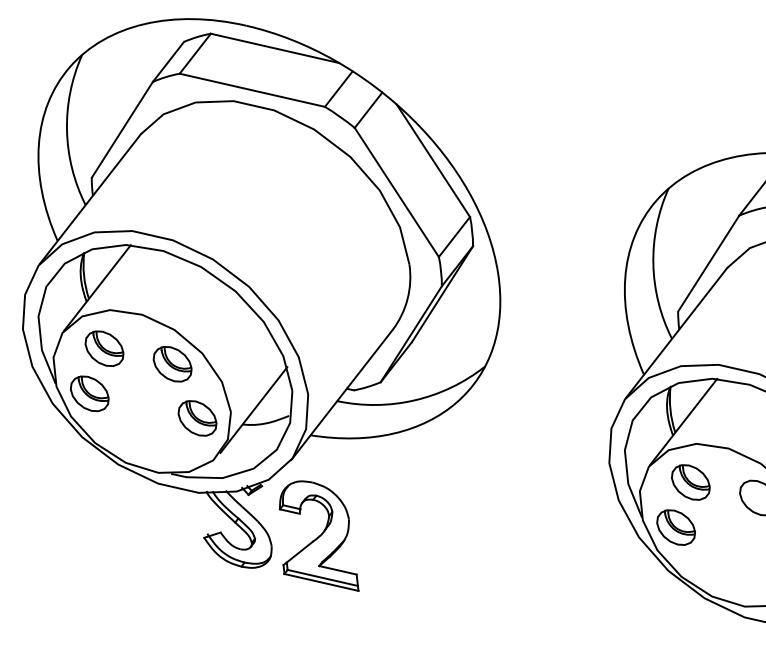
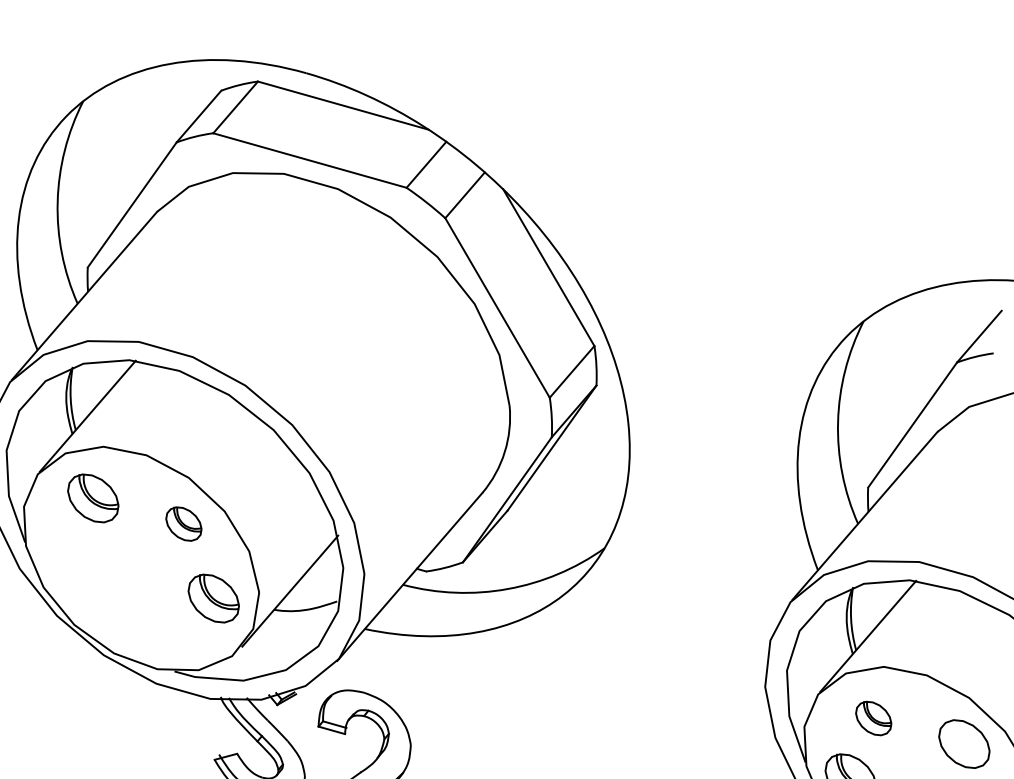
part: (172, 364) -> (183, 524), size x0.7
part: (89, 393) -> (70, 557), removed
part: (690, 482) -> (873, 718), size x0.7

